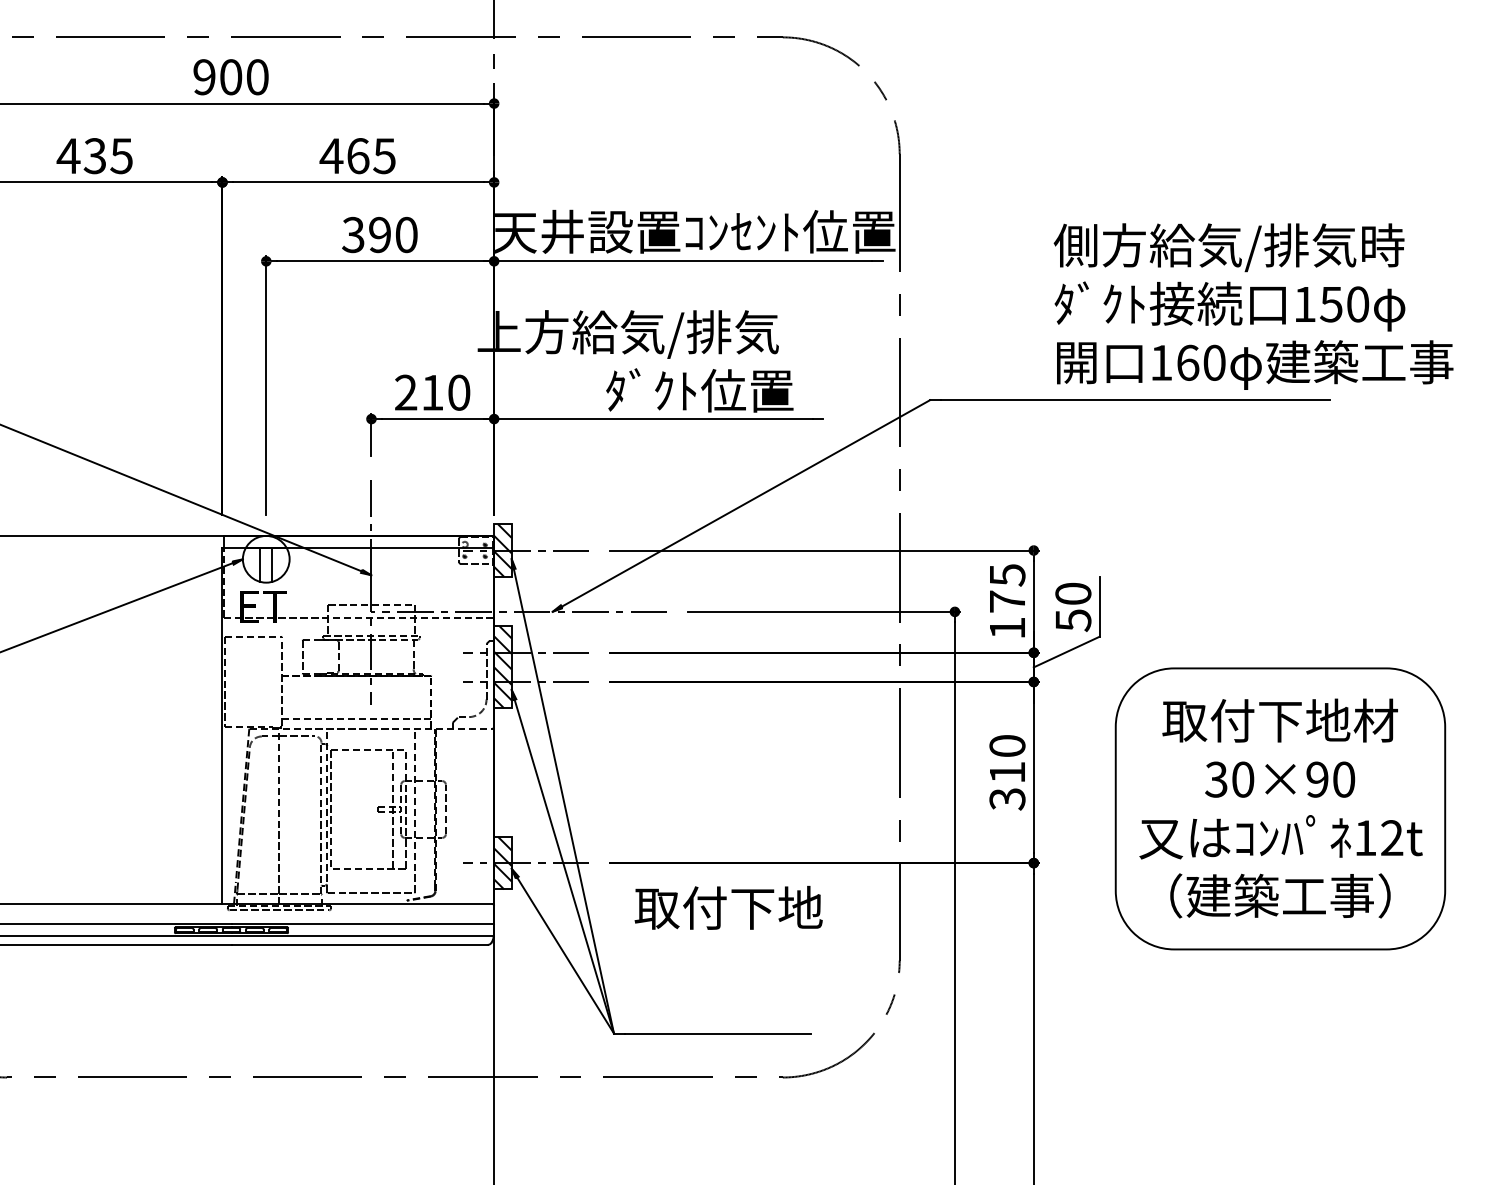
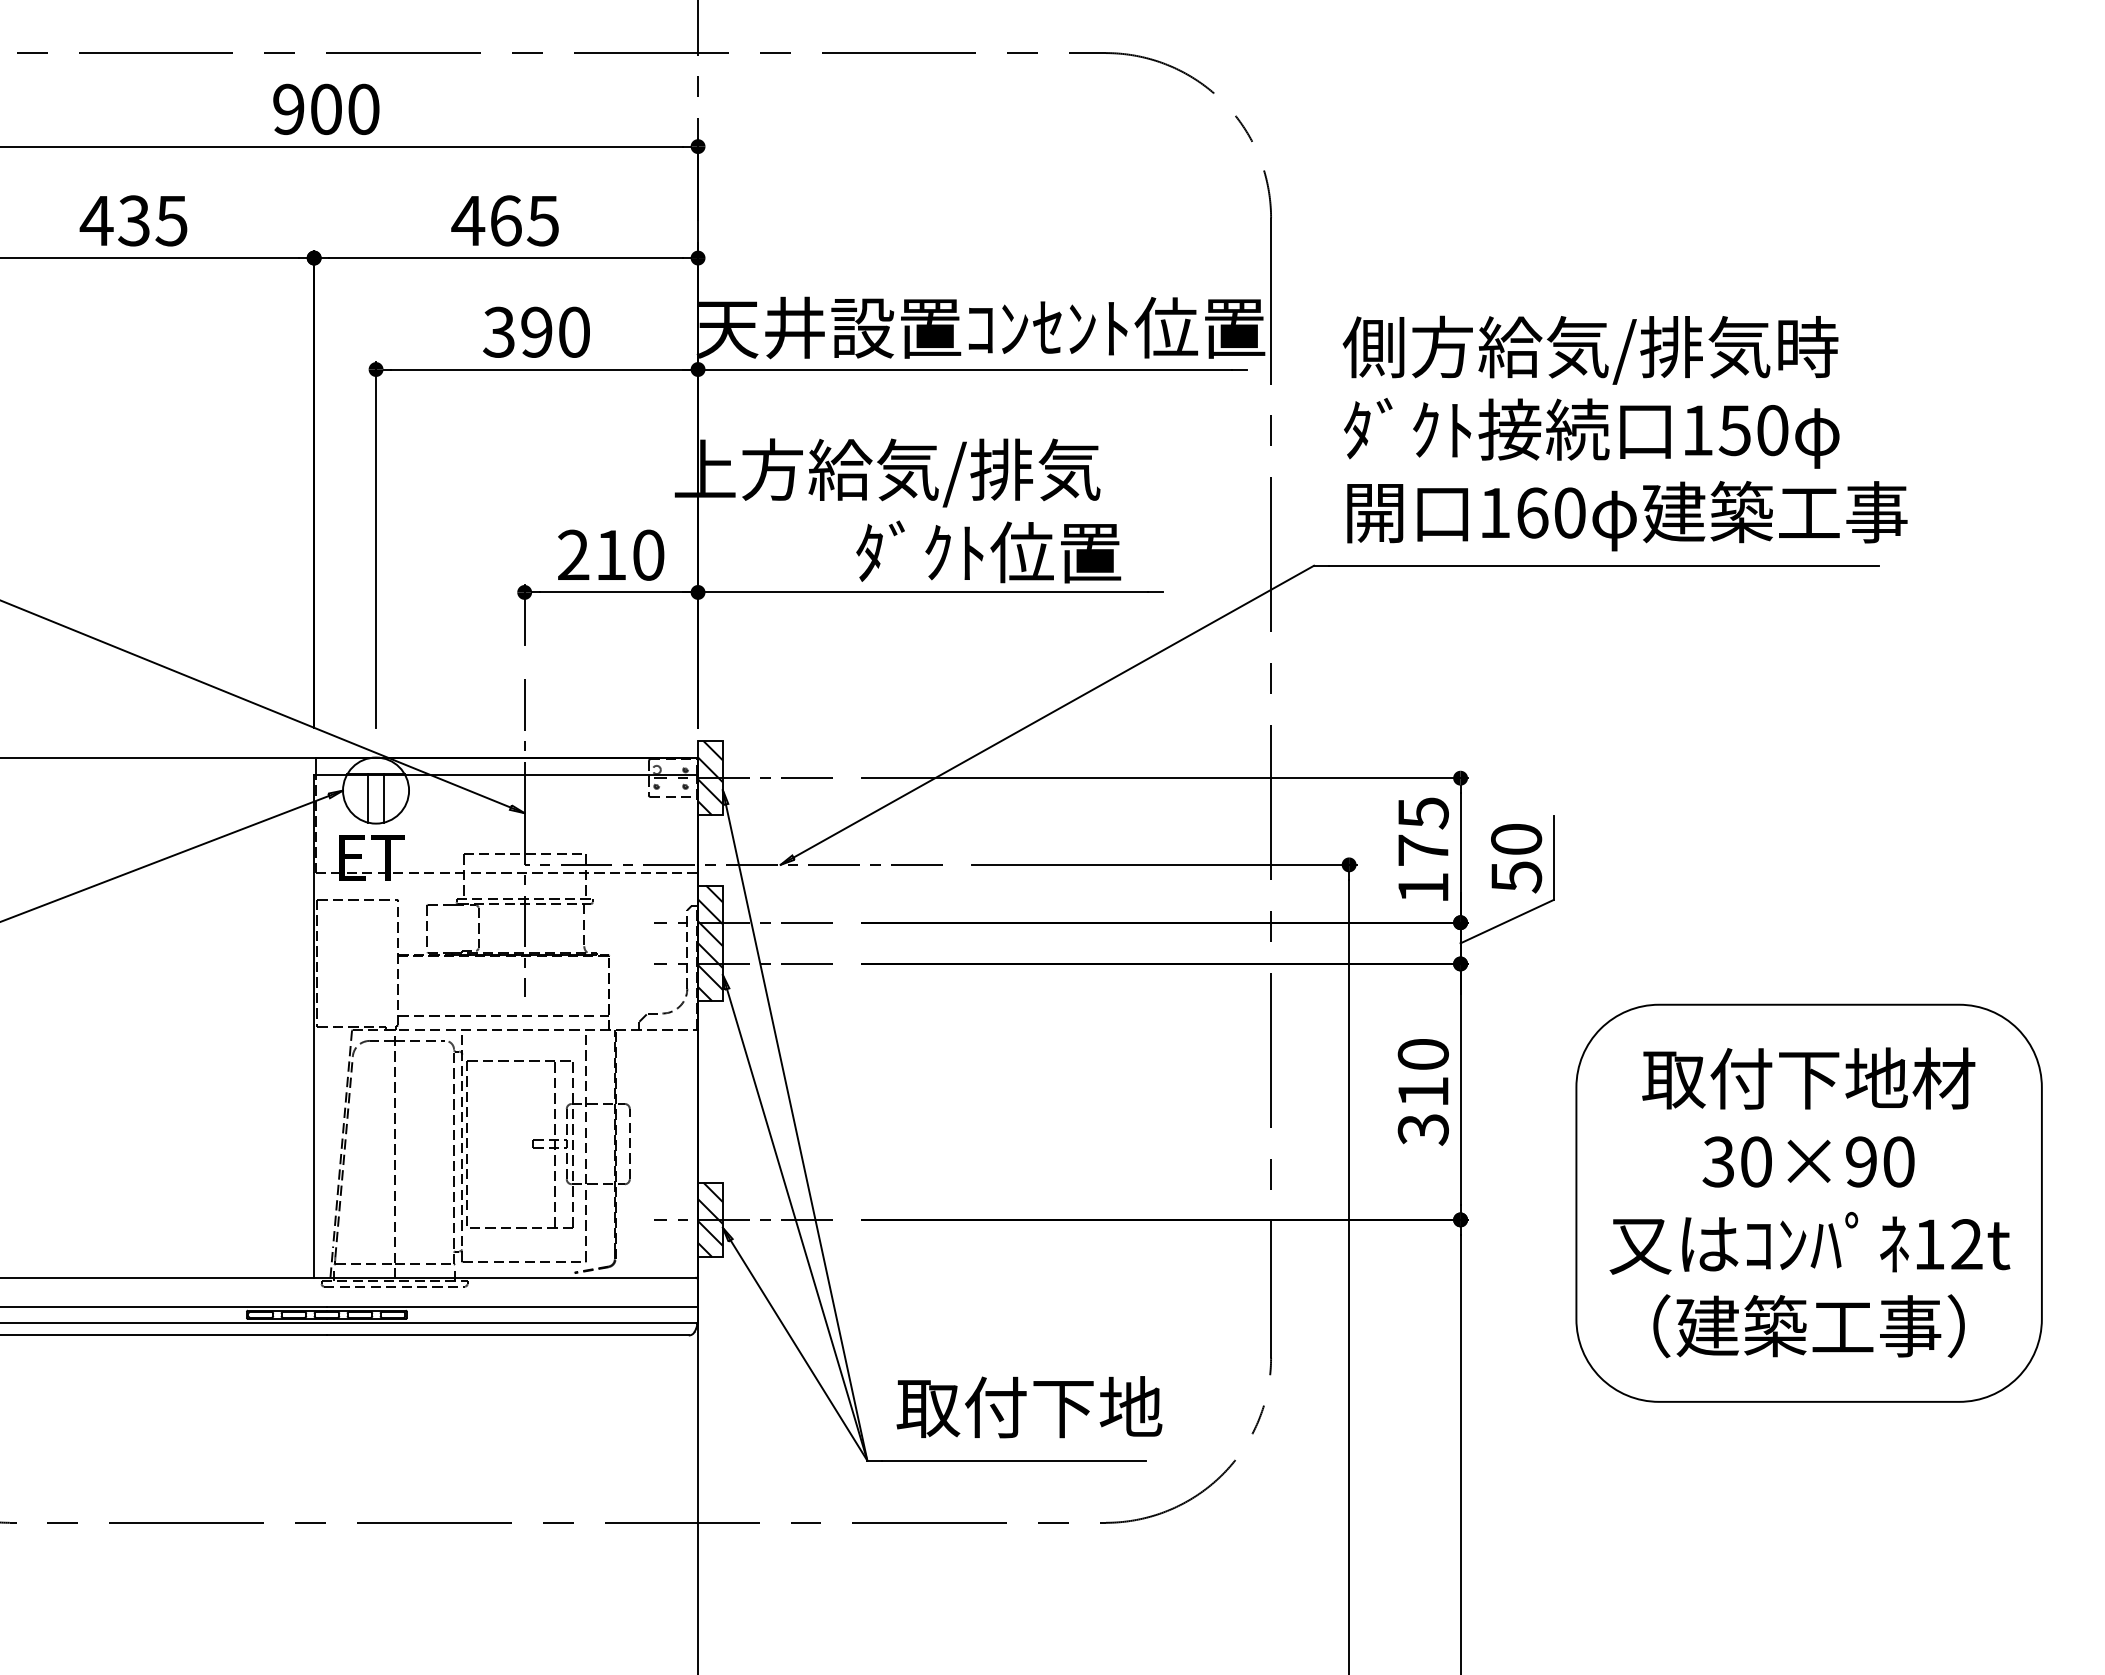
text: (1253, 306) -> (1624, 433), moved
part: (1280, 808) -> (1808, 1202), moved
text: (728, 908) -> (1029, 1407), moved

